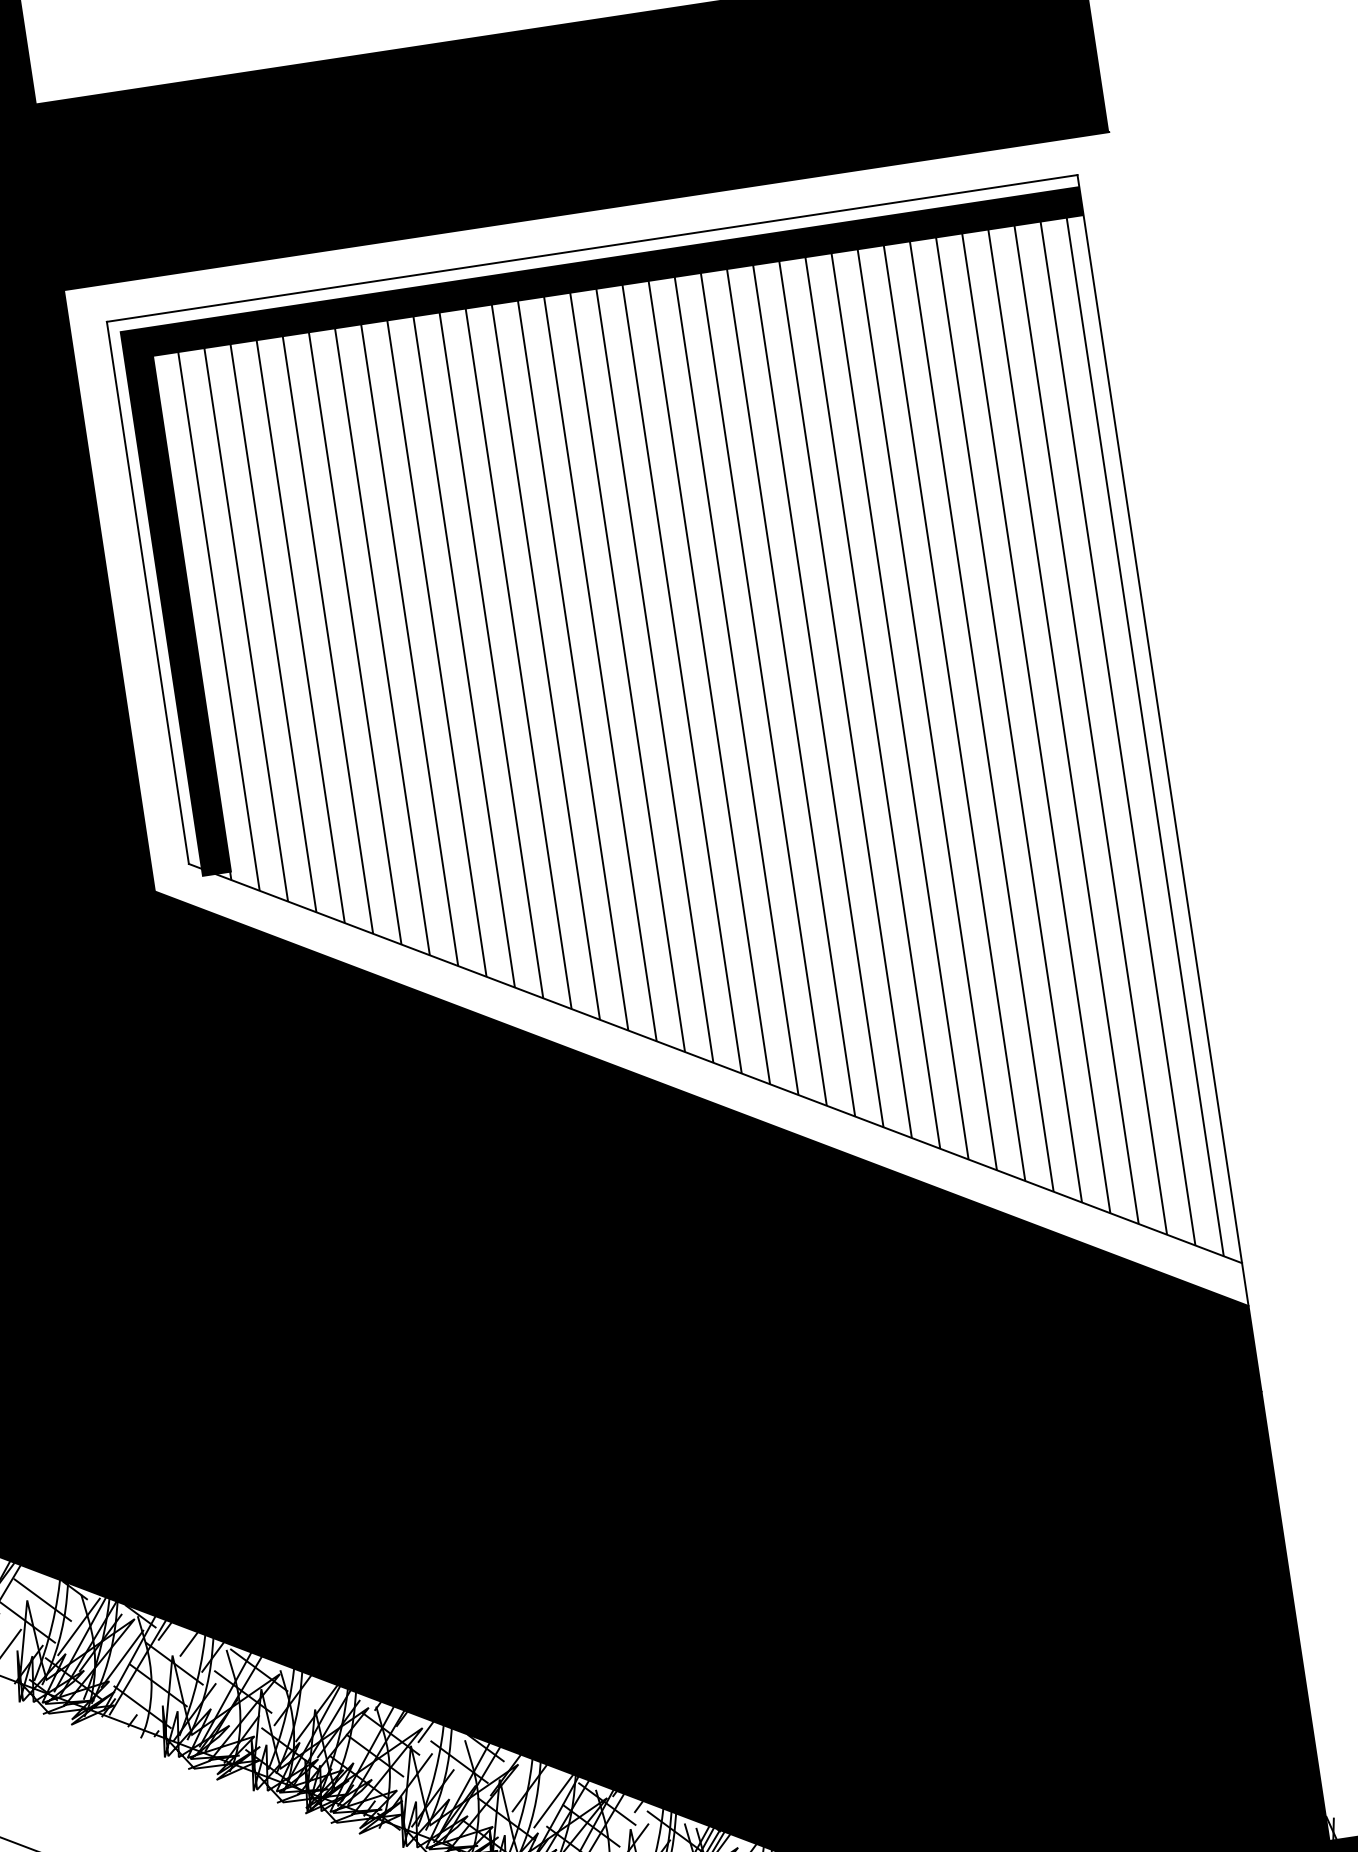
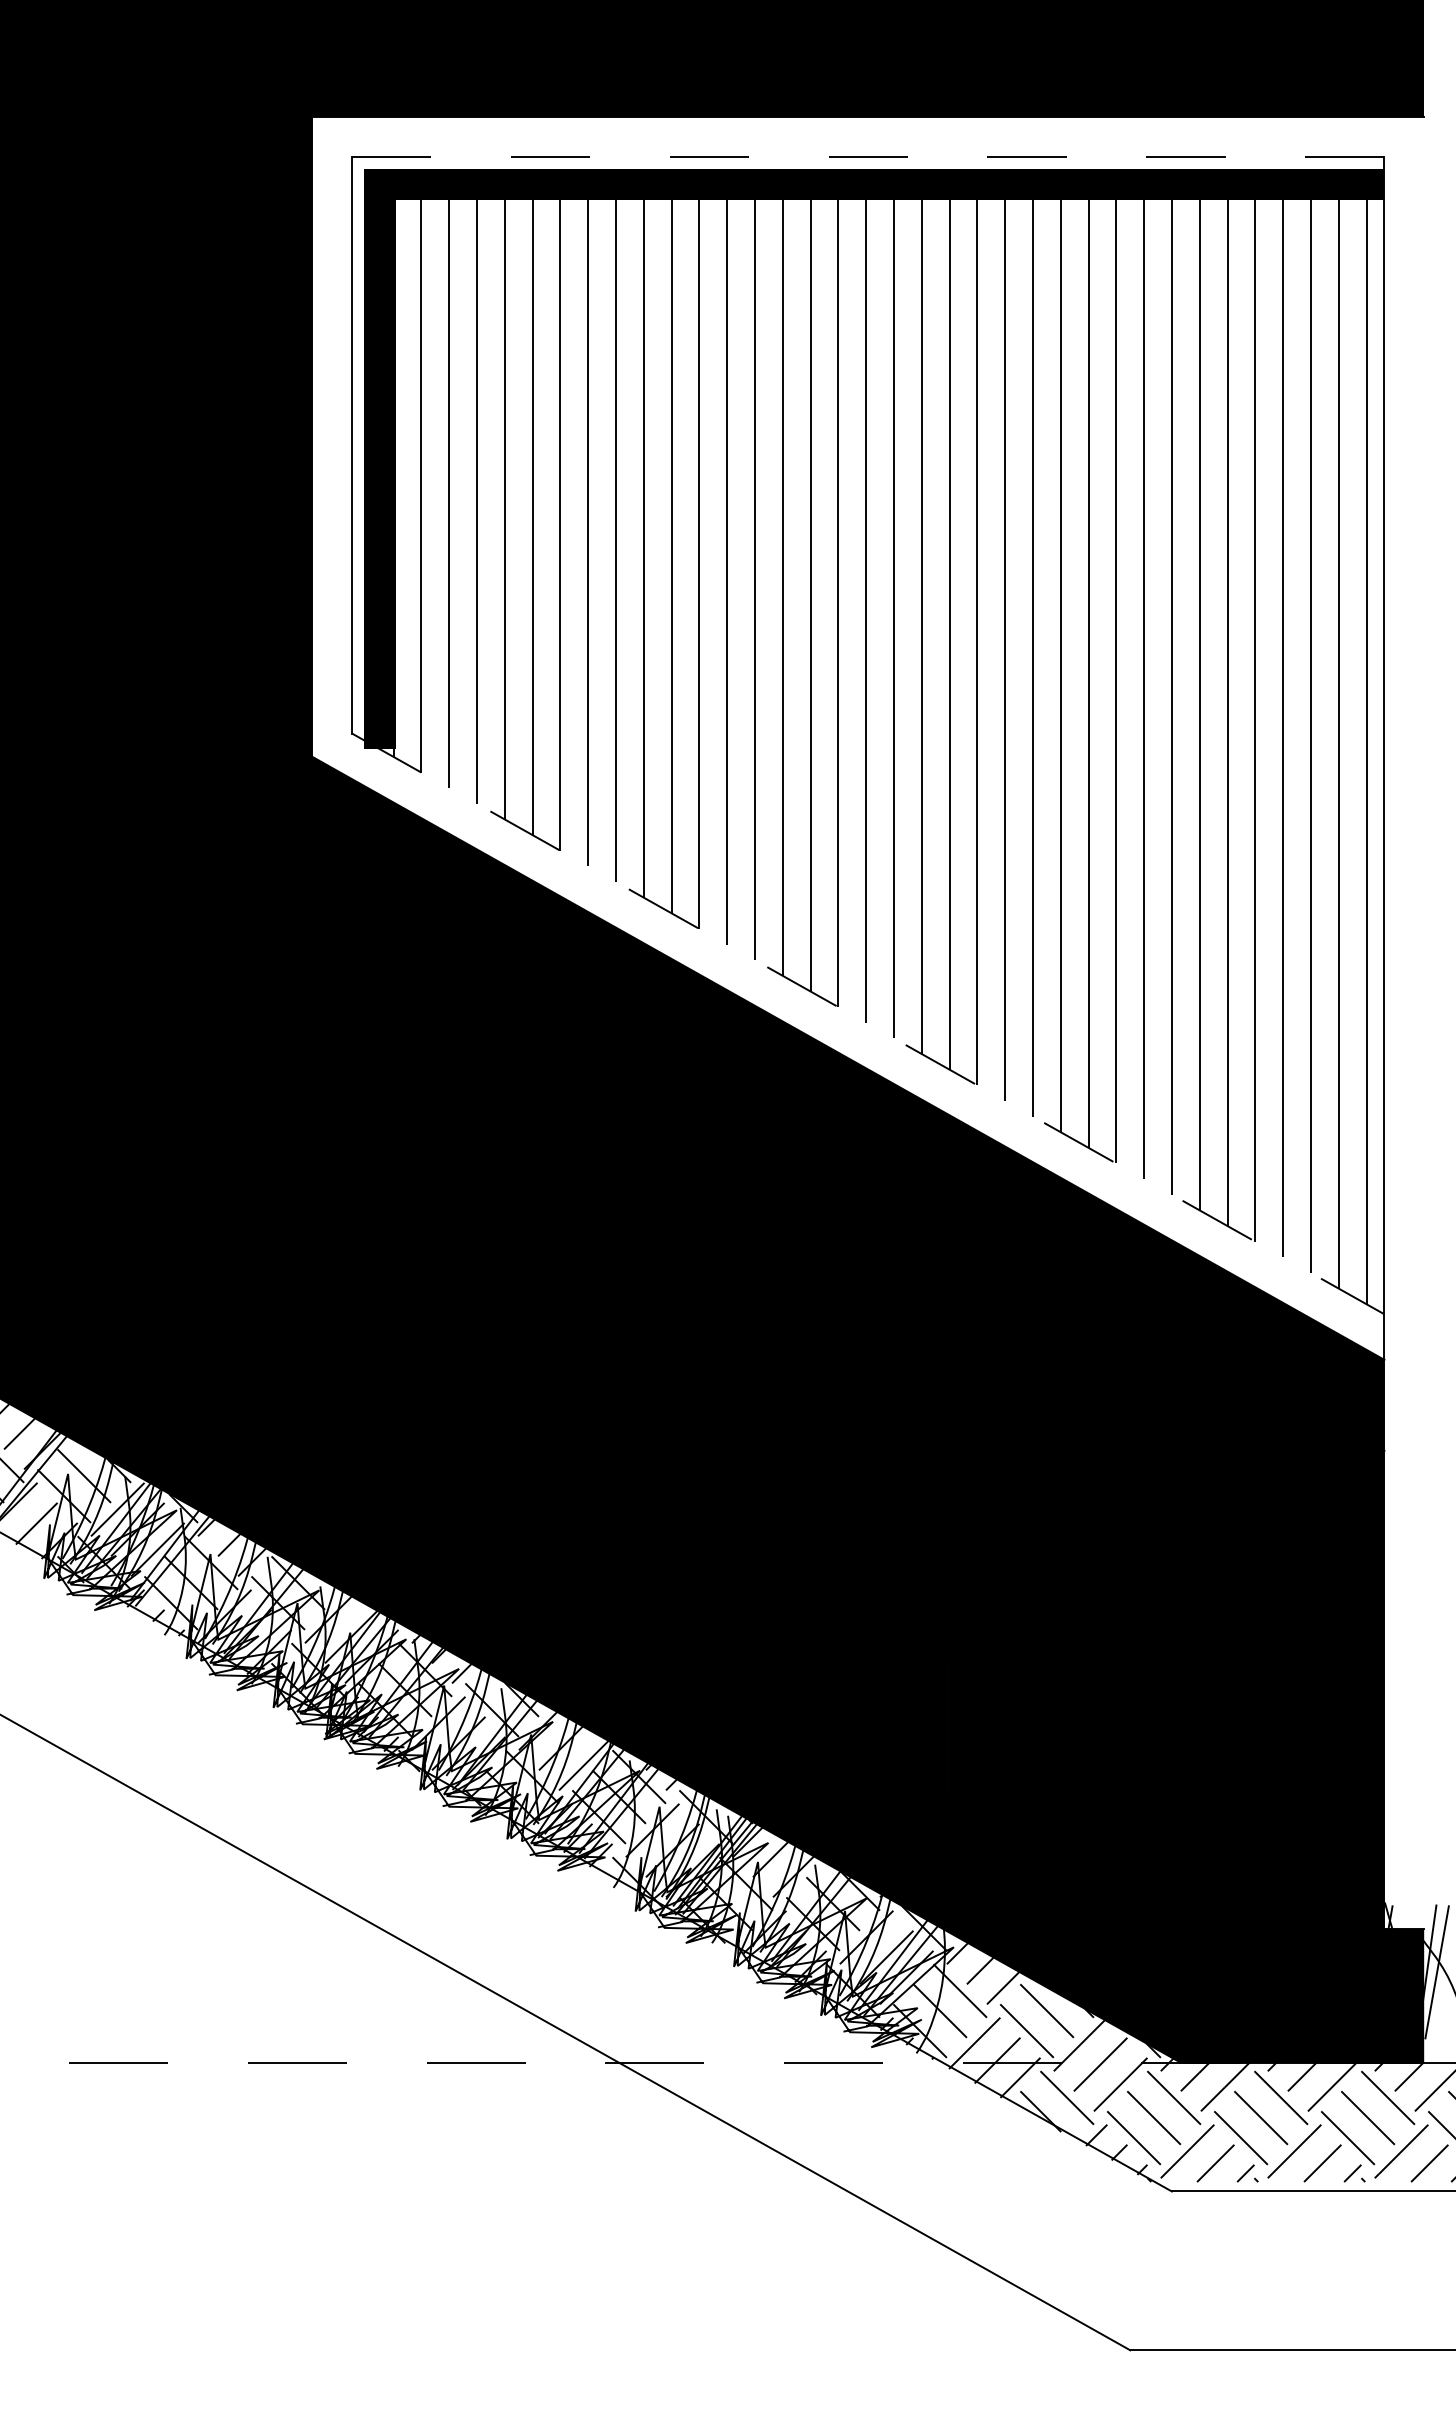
line: (591, 248) -> (867, 156), solid -> dashed
line: (715, 1064) -> (868, 1024), solid -> dashed

